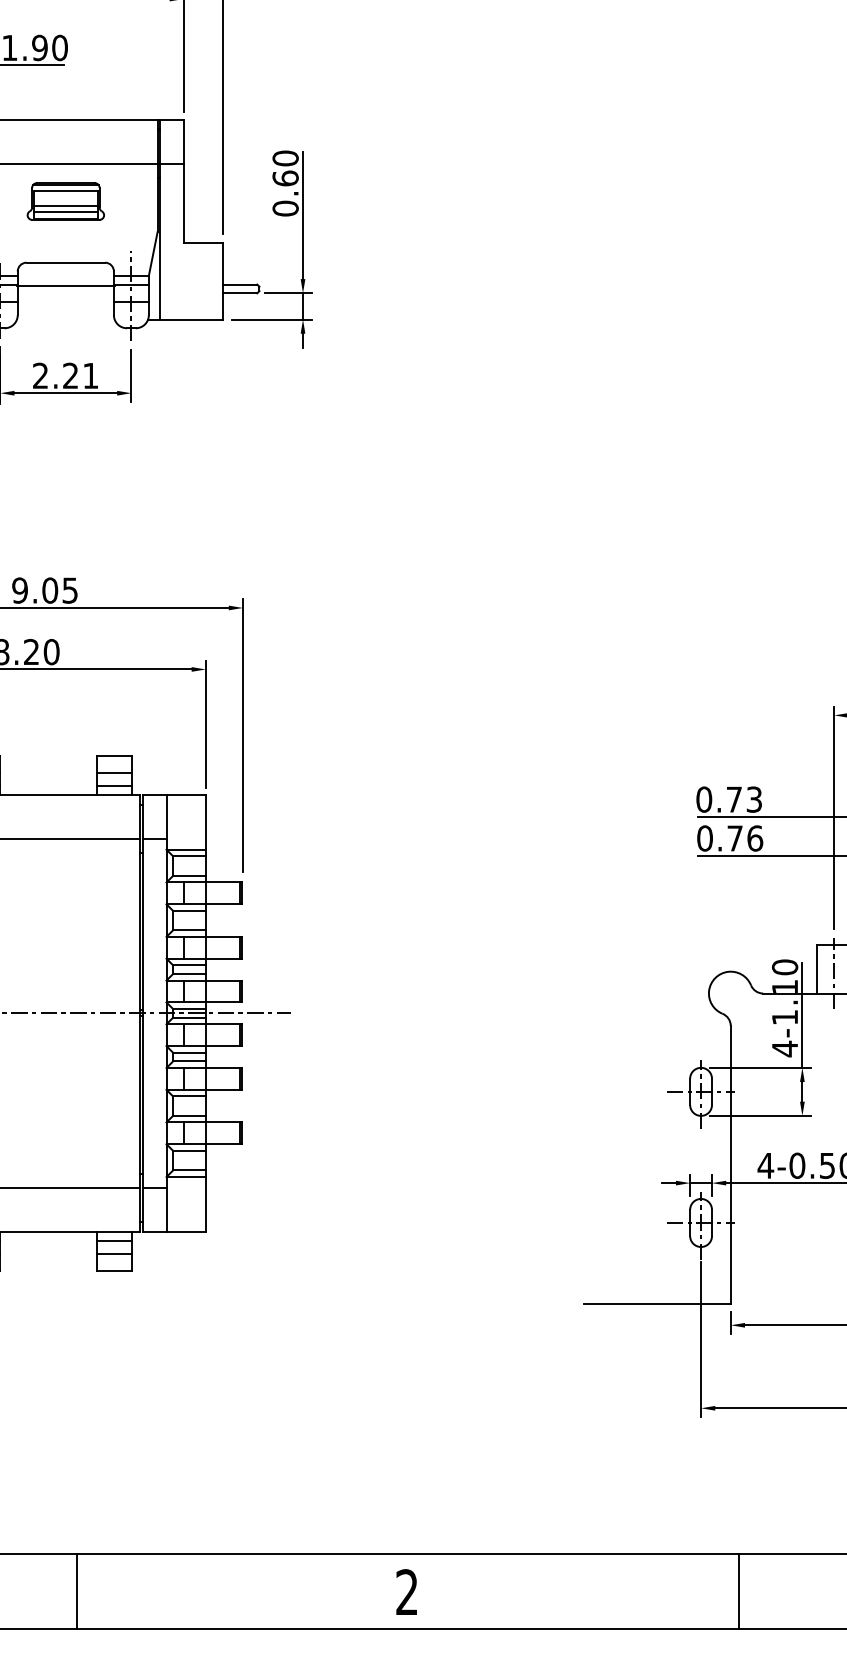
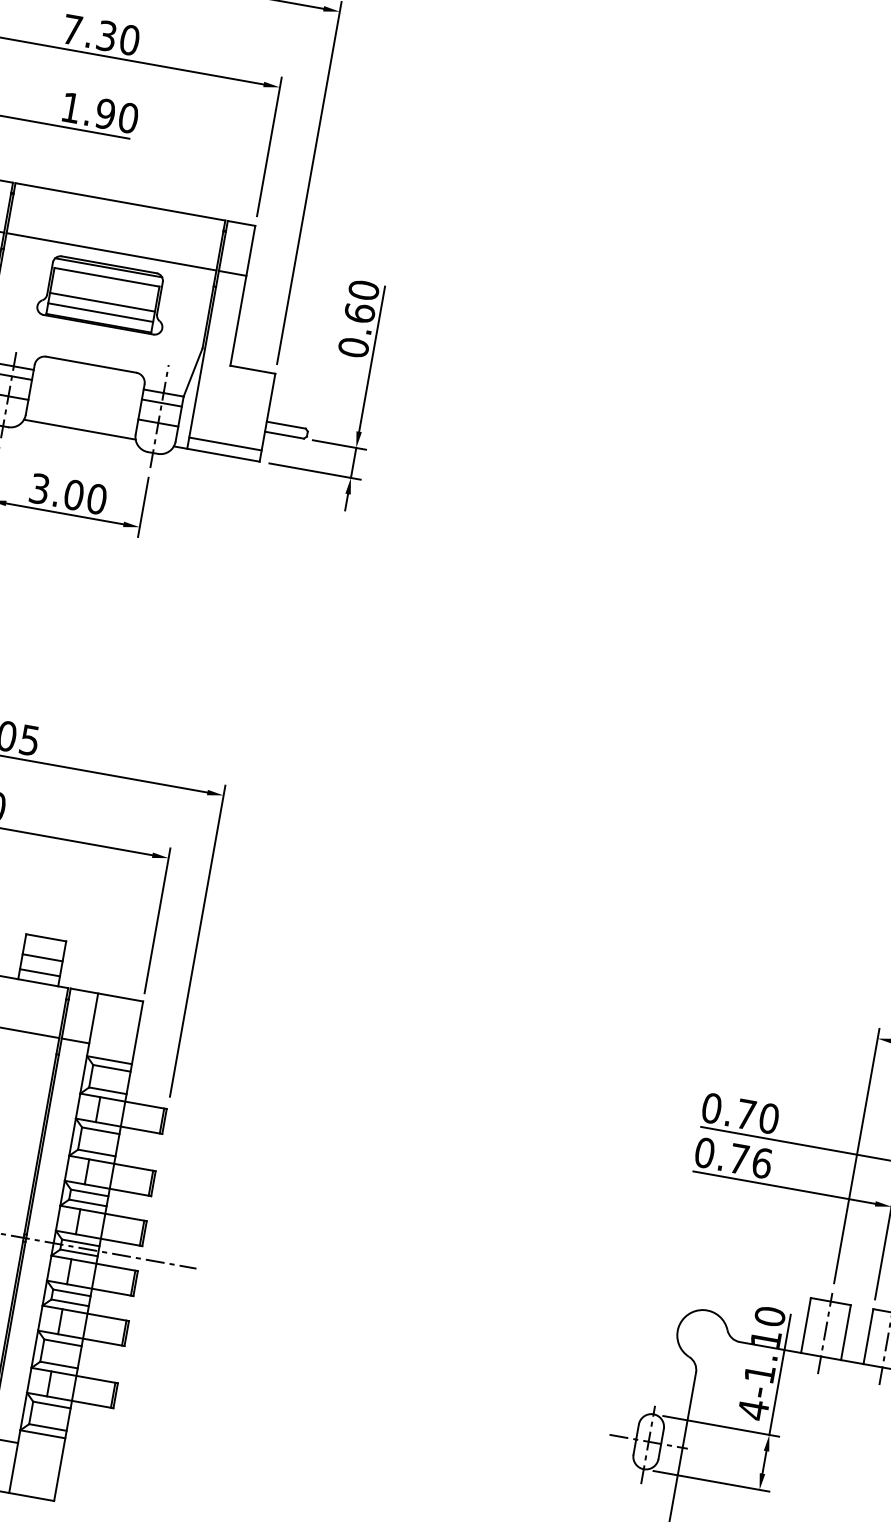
part: (65, 201) -> (103, 294), size x1.43
line: (65, 285) -> (79, 429), moved
line: (191, 309) -> (225, 443), added
text: (65, 375) -> (68, 493), 2.21 -> 3.00
text: (754, 799) -> (769, 1118), 0.73 -> 0.70

